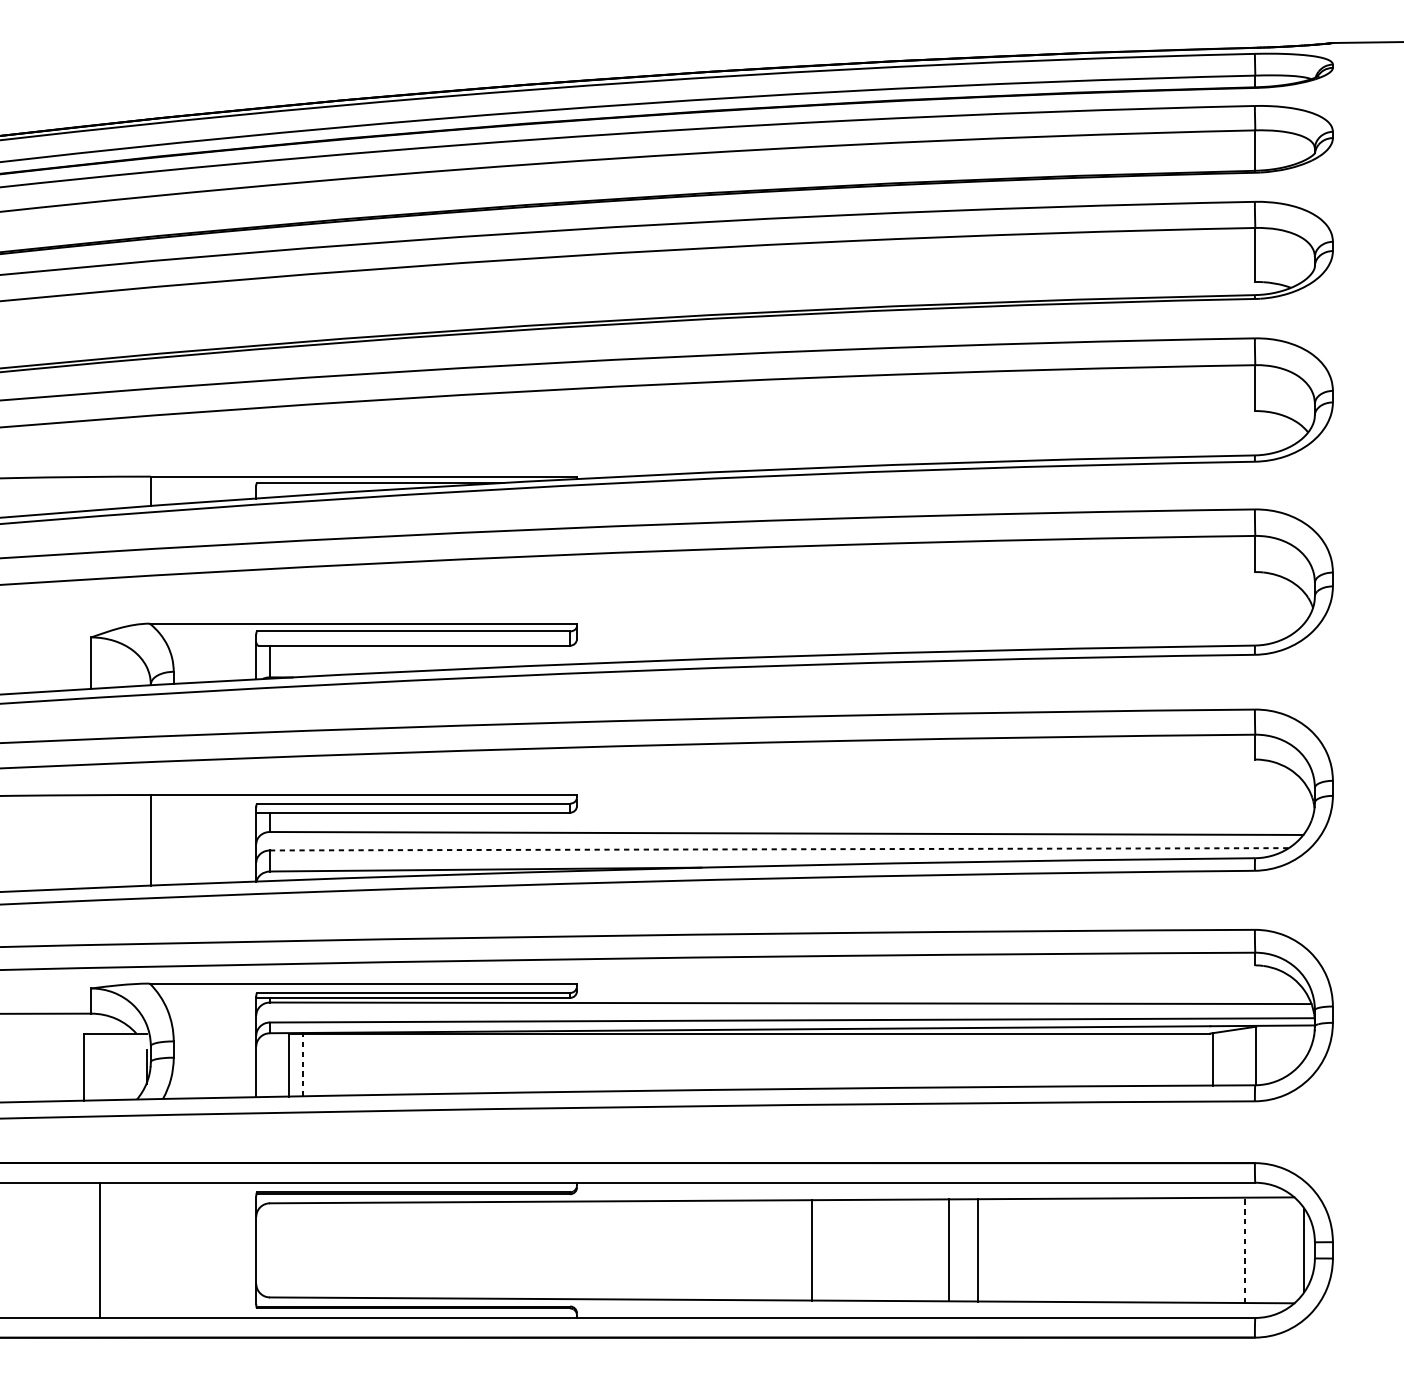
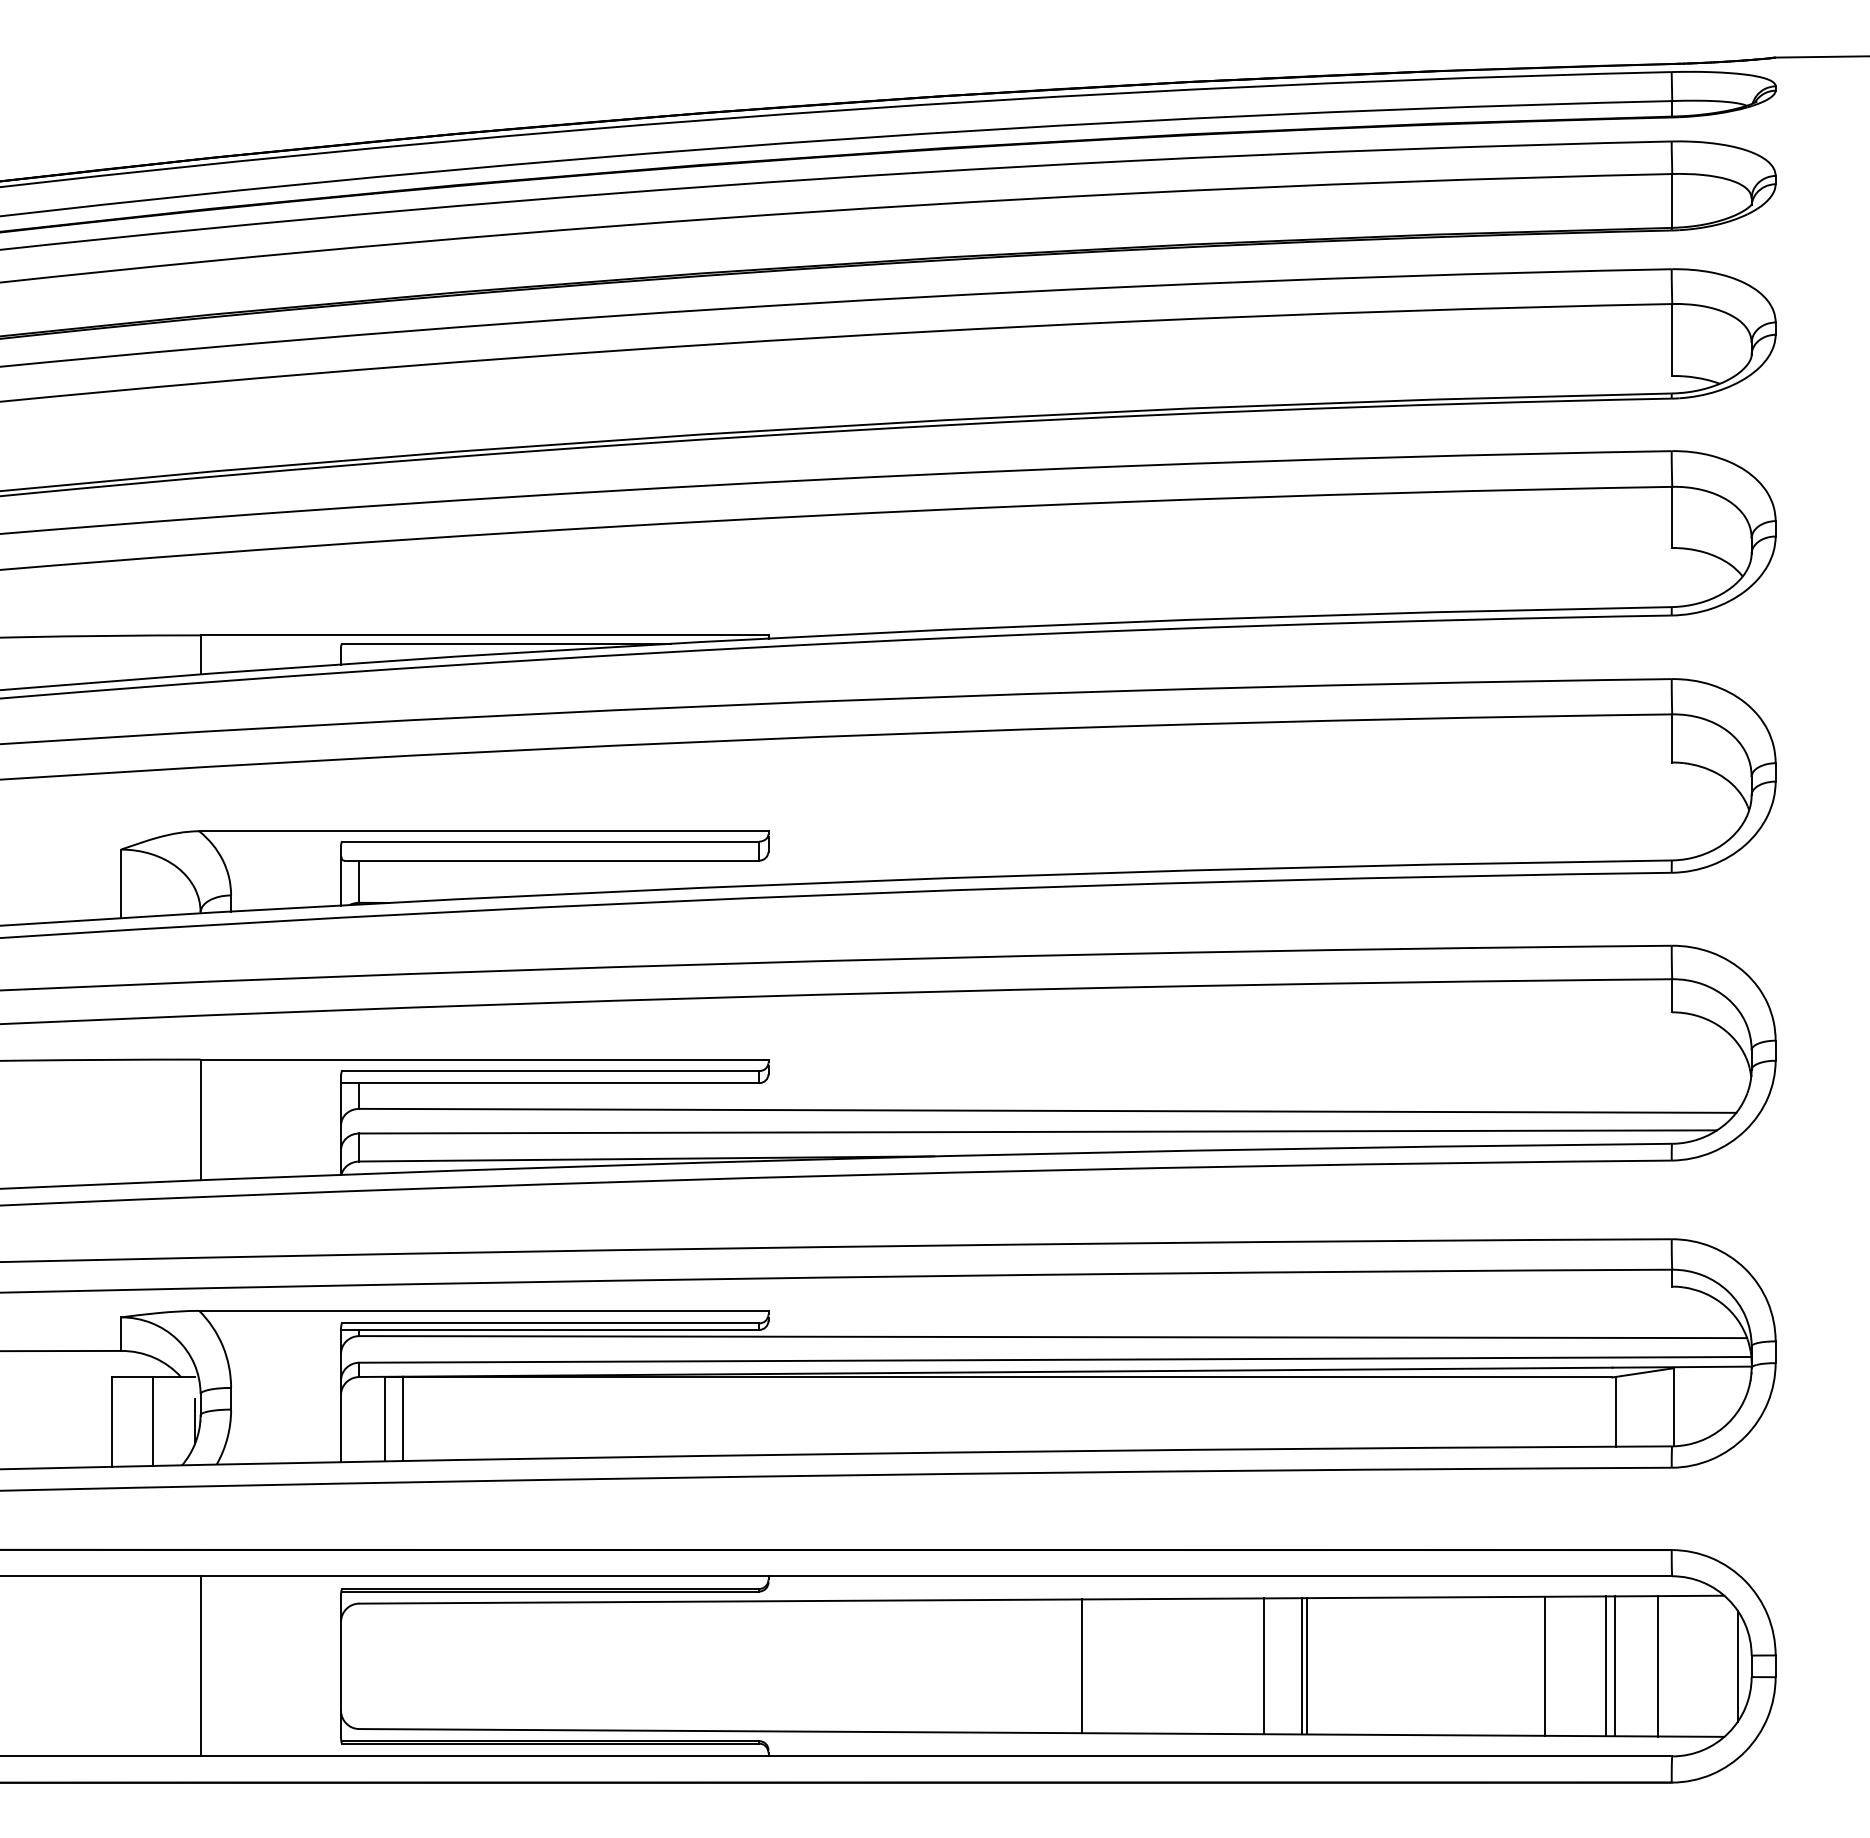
line: (779, 848) -> (1038, 1131), dashed -> solid
line: (303, 1065) -> (403, 1419), dashed -> solid
line: (115, 1066) -> (153, 1421), added
line: (1160, 1249) -> (1545, 1665), added
line: (1244, 1249) -> (1658, 1665), dashed -> solid
line: (99, 1250) -> (200, 1666), moved
line: (980, 1250) -> (1306, 1666), added
line: (1205, 1250) -> (1606, 1666), added
line: (1212, 1250) -> (1615, 1666), added

